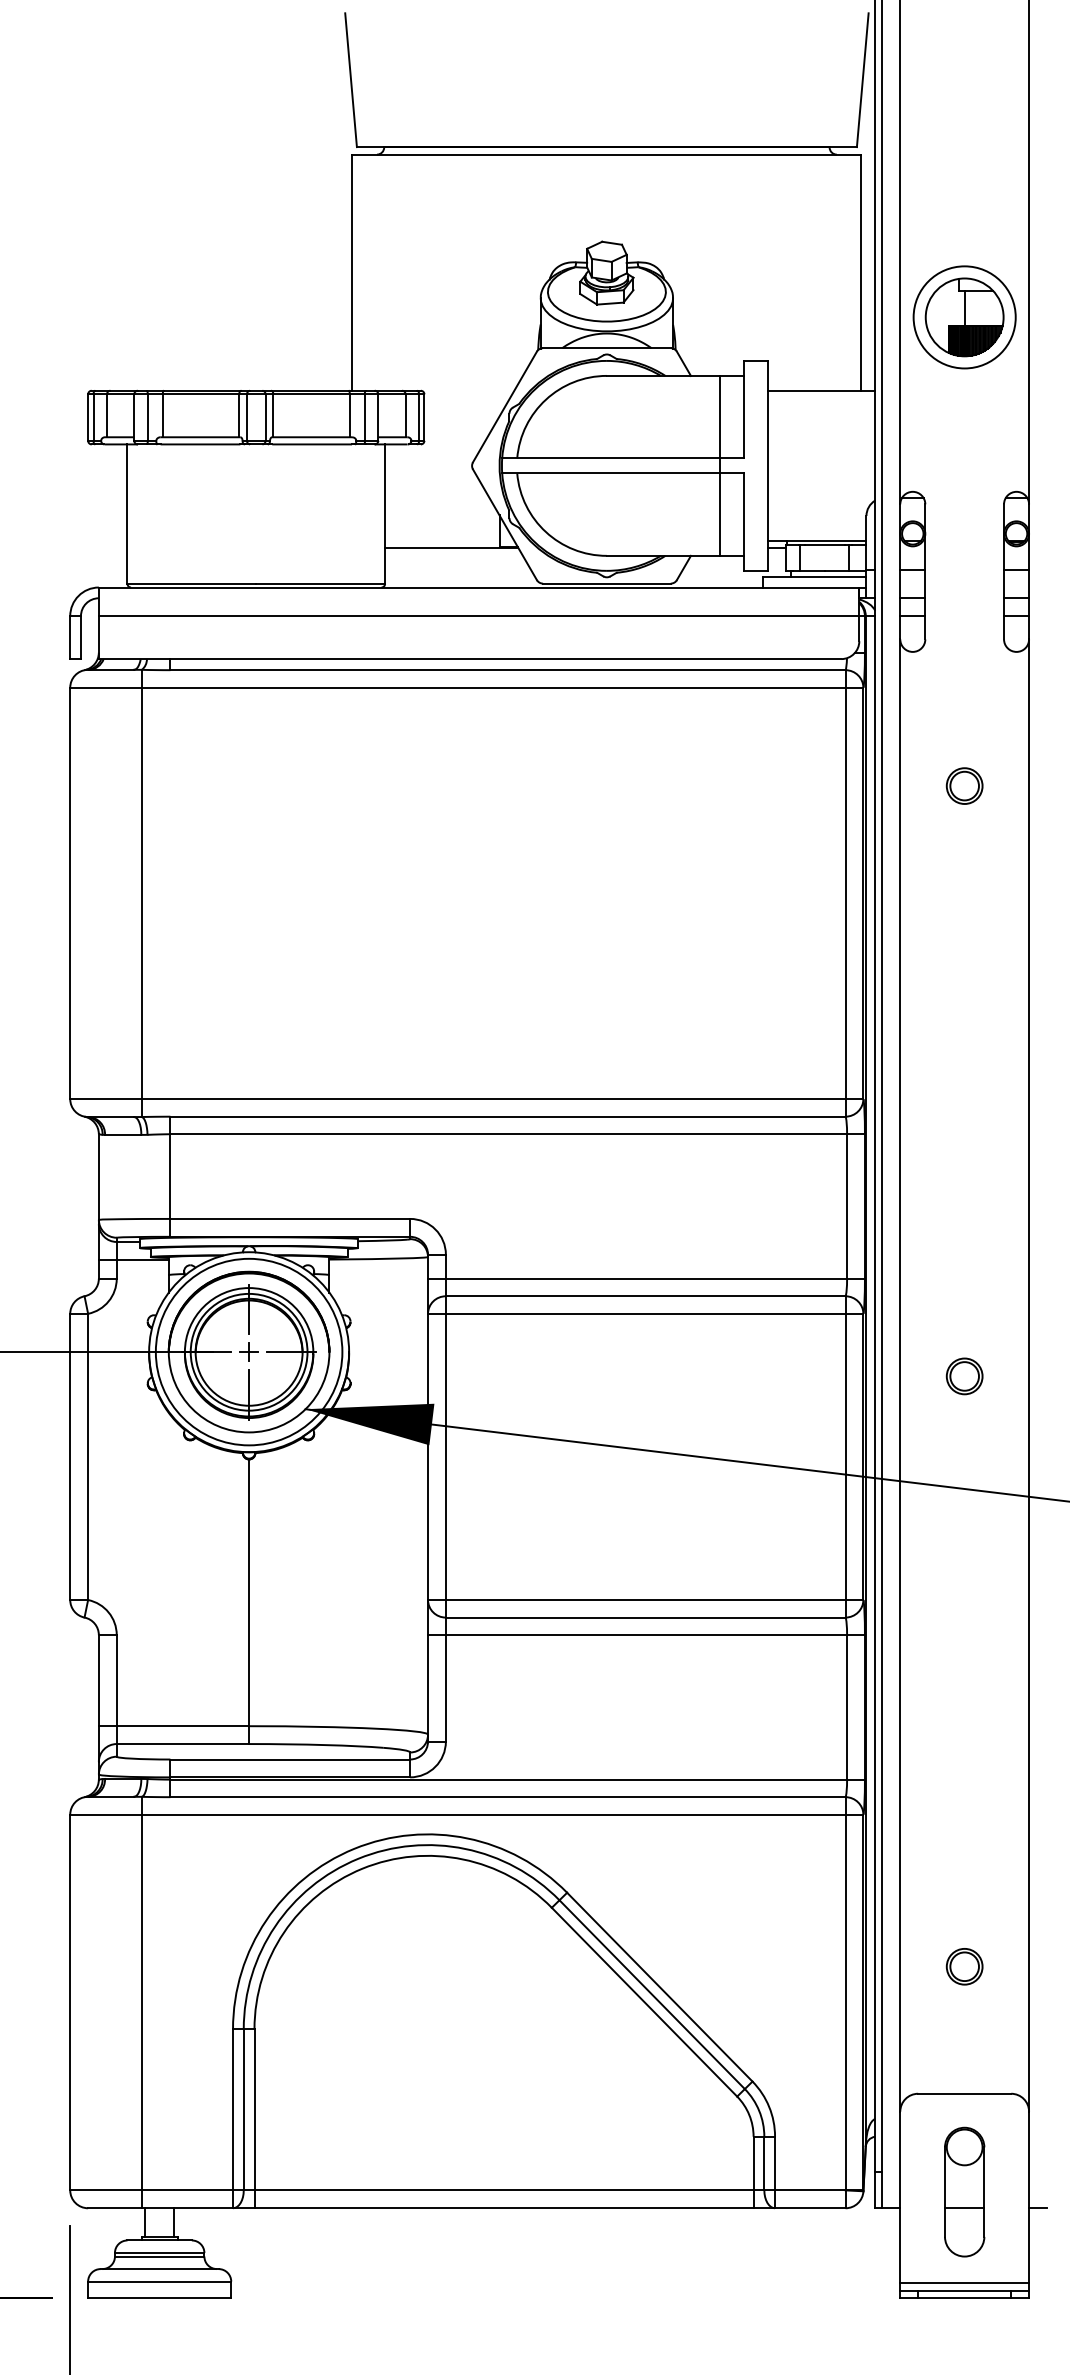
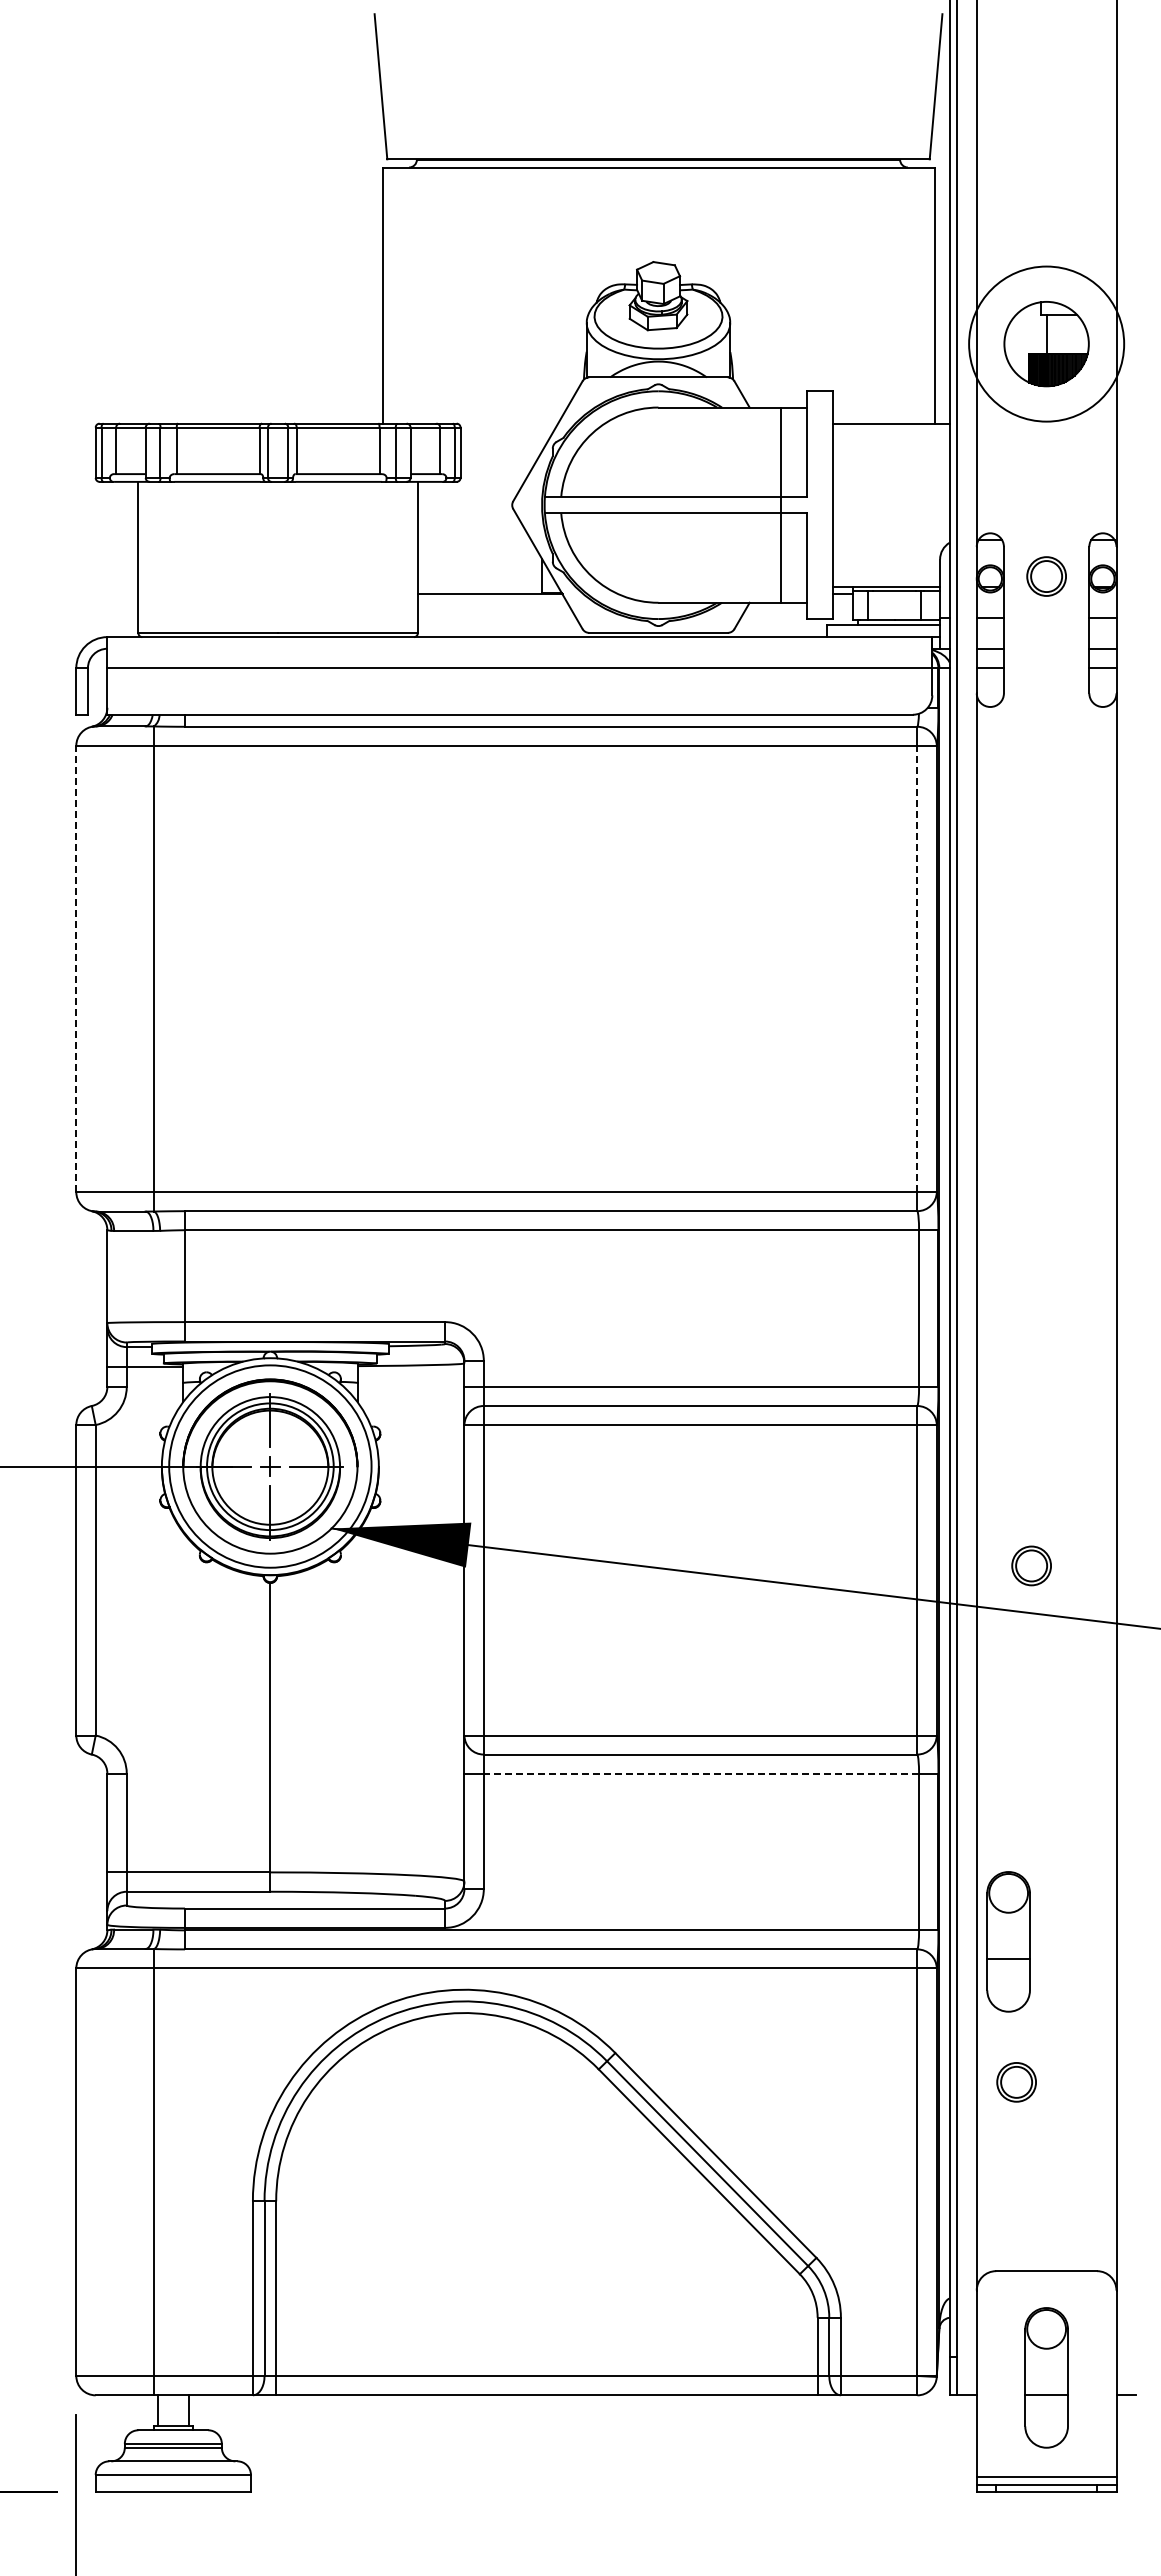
circle: (964, 316) -> (1046, 343), size x1.4
part: (964, 786) -> (1046, 576), moved
line: (70, 892) -> (76, 968), solid -> dashed
line: (845, 892) -> (917, 968), solid -> dashed
part: (964, 1376) -> (1031, 1565), moved
line: (646, 1635) -> (701, 1773), solid -> dashed
part: (929, 1789) -> (1008, 1941), added
part: (964, 1966) -> (1016, 2082), moved

